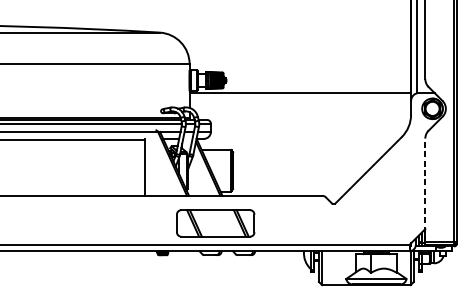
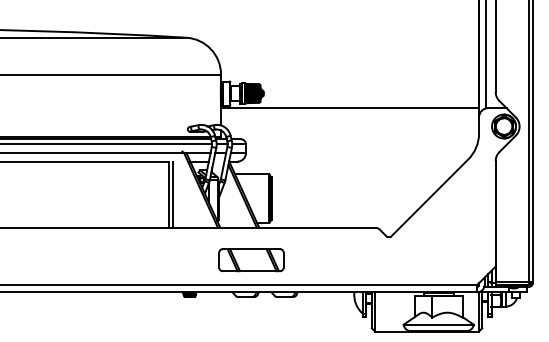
line: (148, 167) -> (173, 194), added
line: (425, 189) -> (495, 220), dashed -> solid
part: (215, 223) -> (251, 260), size x0.71

